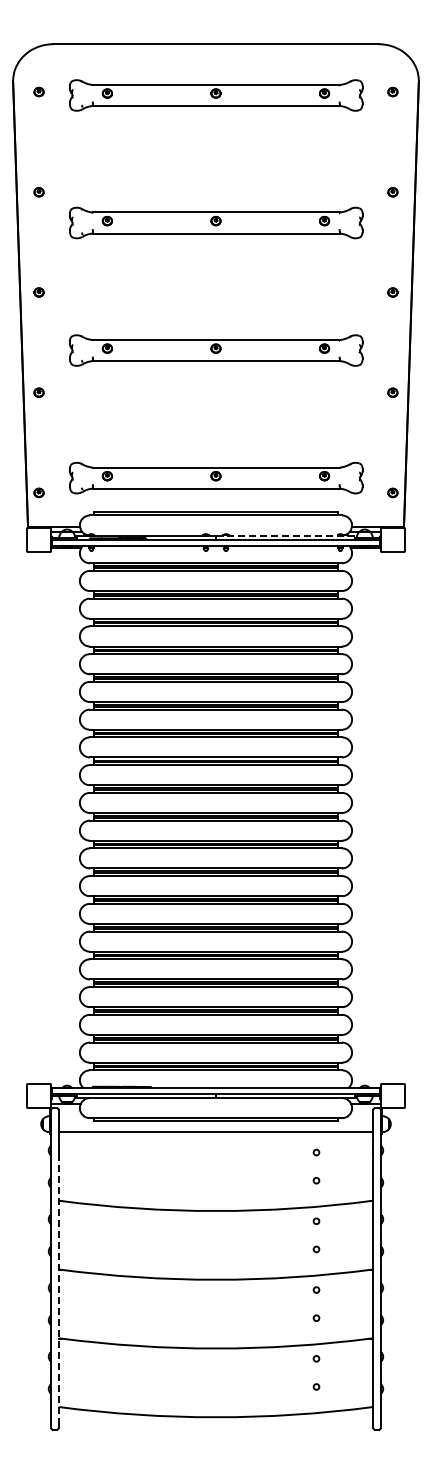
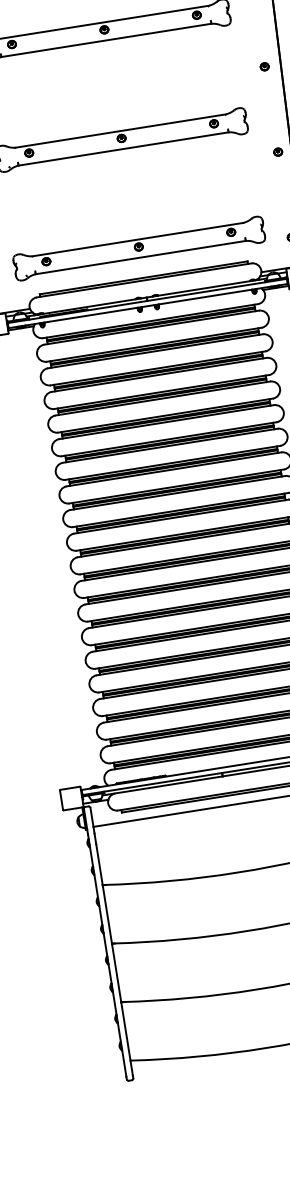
line: (286, 535) -> (206, 288), dashed -> solid
line: (58, 1288) -> (114, 959), dashed -> solid

